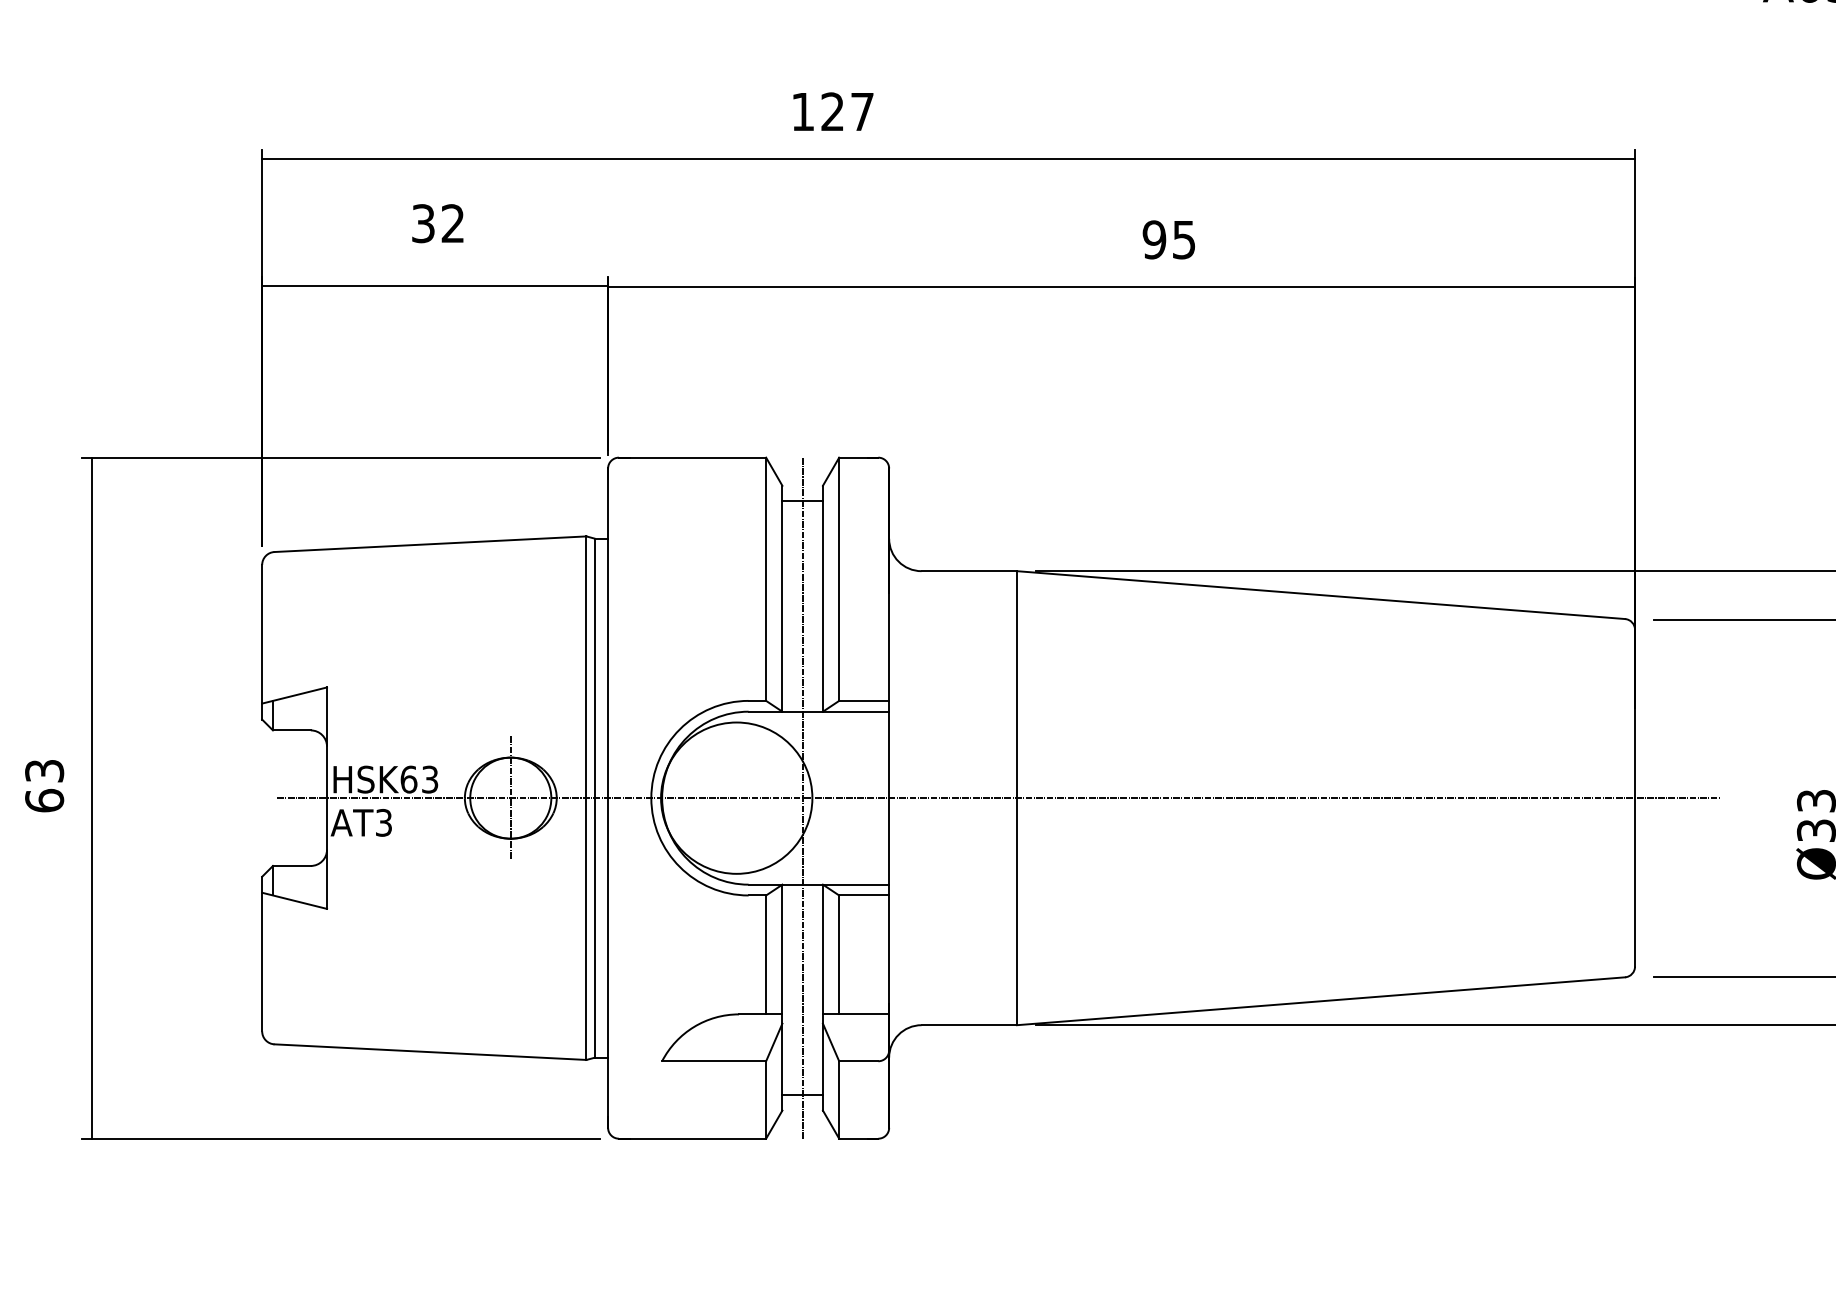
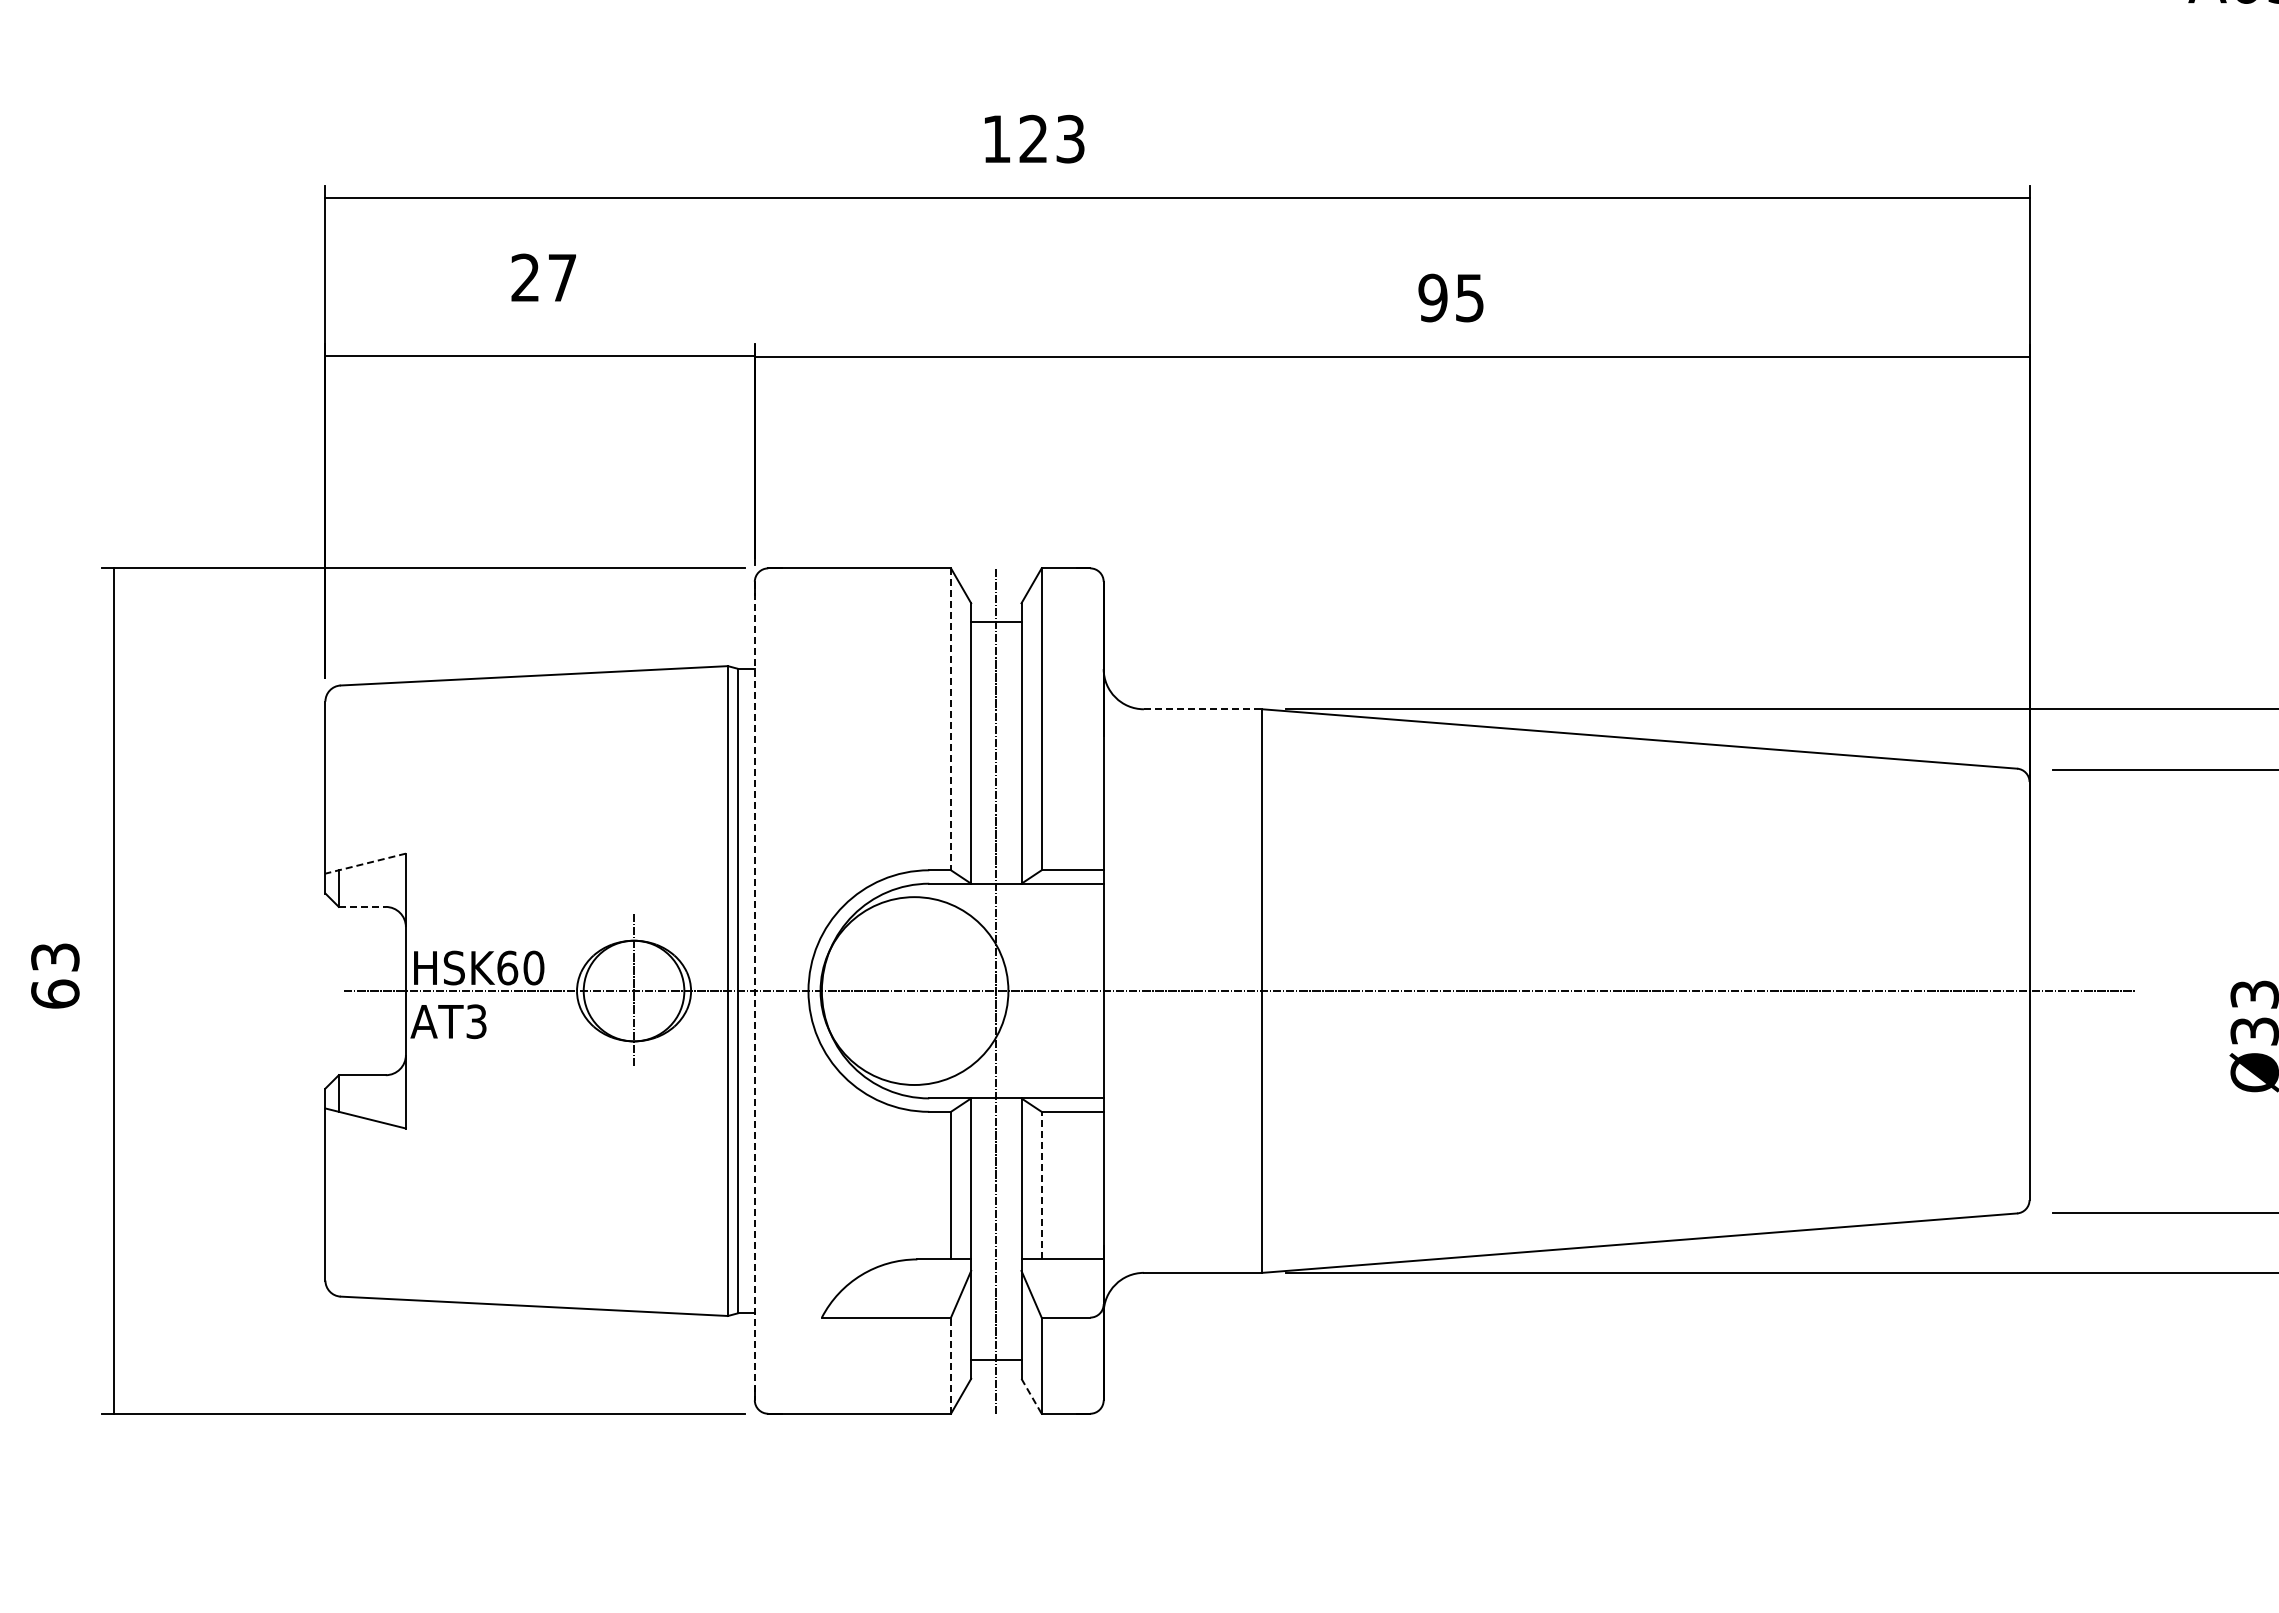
text: (862, 111) -> (1070, 138), 127 -> 123
text: (437, 223) -> (543, 277), 32 -> 27
line: (969, 571) -> (1203, 709), solid -> dashed
line: (766, 579) -> (951, 719), solid -> dashed
line: (294, 695) -> (365, 863), solid -> dashed
line: (292, 730) -> (362, 906), solid -> dashed
text: (429, 779) -> (533, 967), HSK63 -> HSK60
line: (607, 798) -> (754, 991), solid -> dashed
line: (839, 954) -> (1041, 1185), solid -> dashed
line: (766, 1099) -> (951, 1365), solid -> dashed
line: (830, 1124) -> (1031, 1396), solid -> dashed

